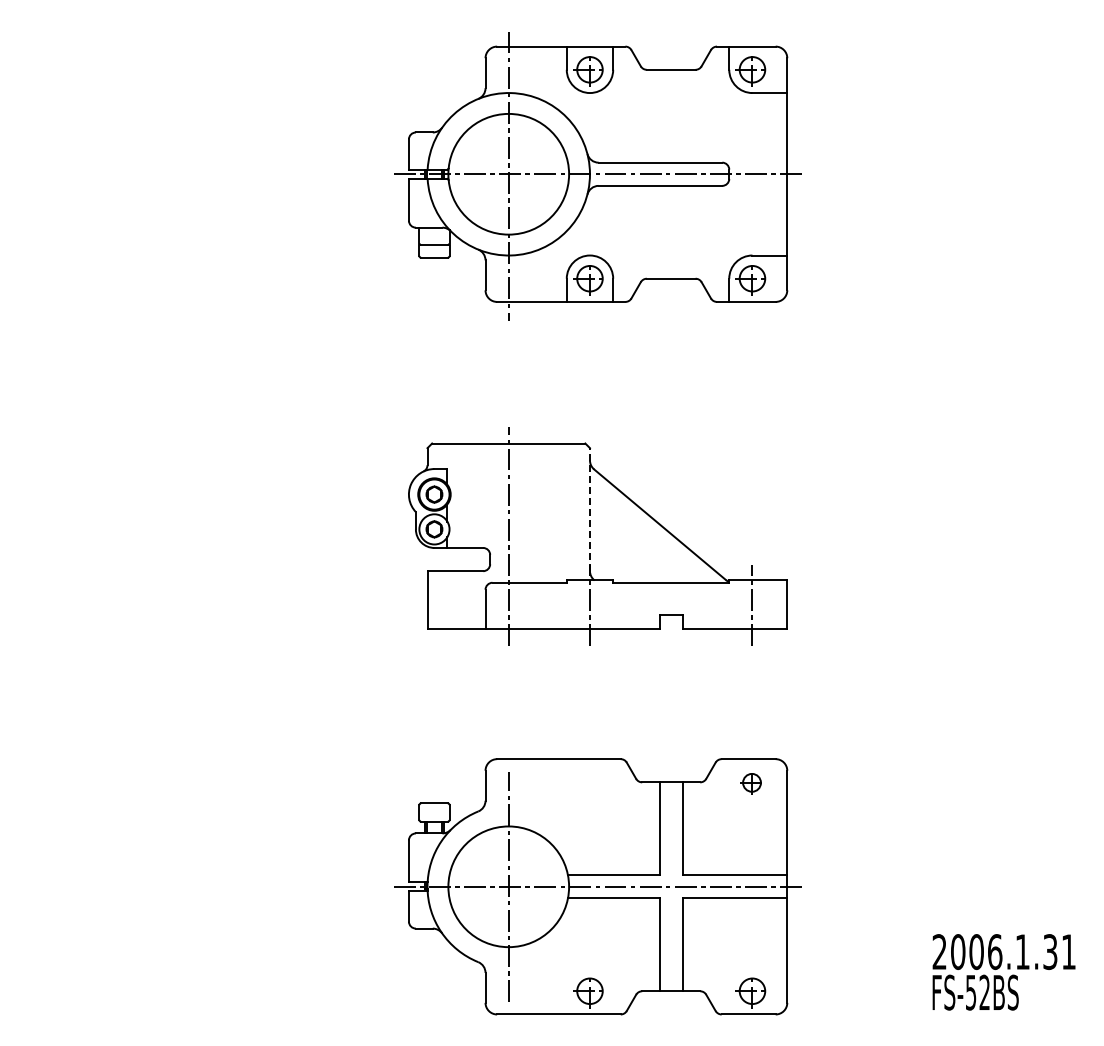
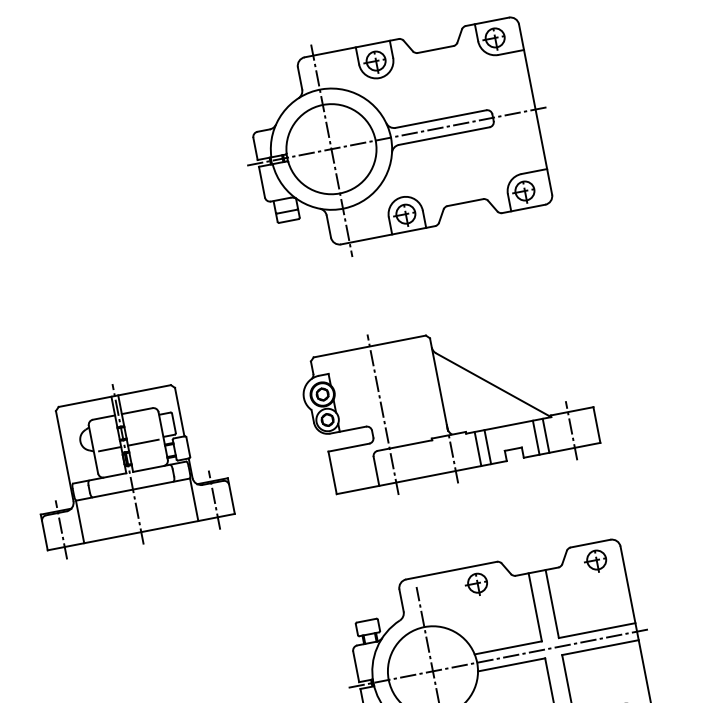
line: (589, 509) -> (438, 383), dashed -> solid
part: (160, 536) -> (127, 464), added
line: (624, 605) -> (477, 448), added
line: (638, 605) -> (487, 446), added
line: (704, 605) -> (536, 437), added
line: (717, 605) -> (545, 435), added
part: (588, 783) -> (476, 584), added
part: (750, 783) -> (595, 561), size x1.43

